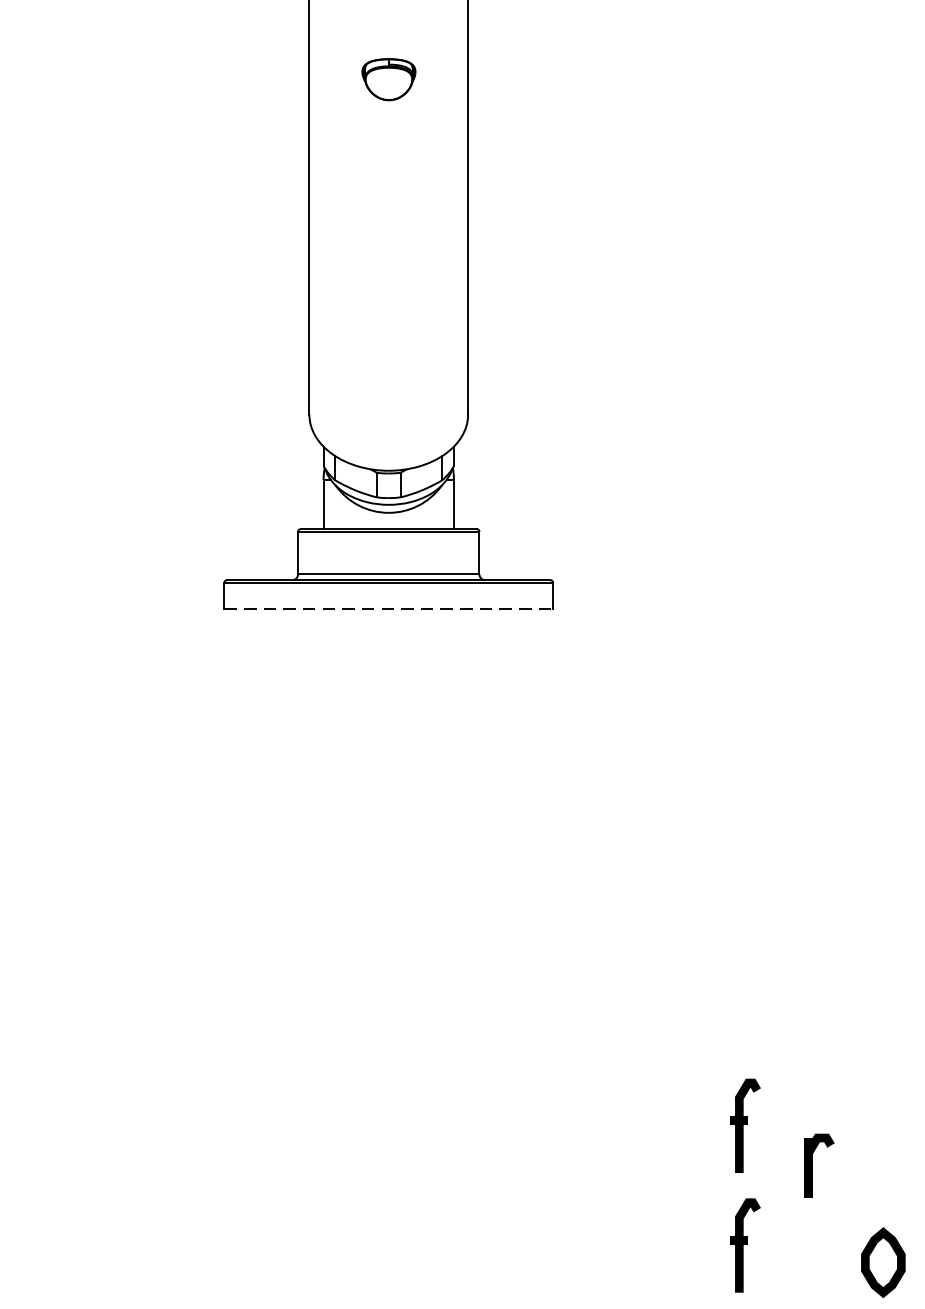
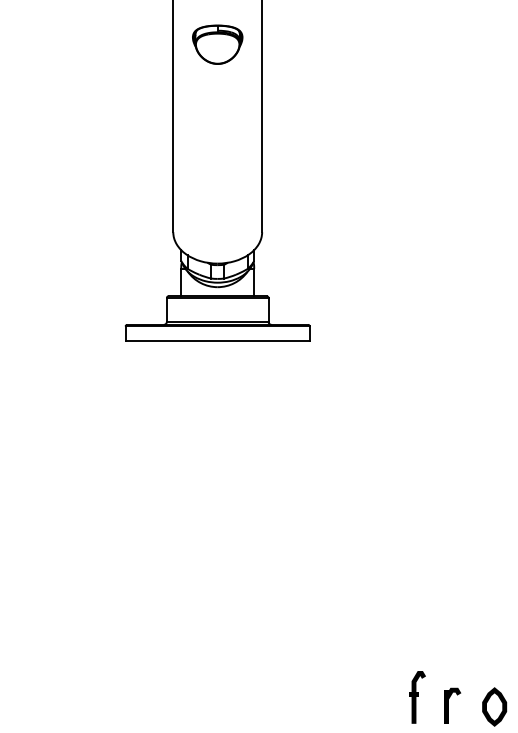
part: (388, 79) -> (217, 44), size x1.67
line: (390, 608) -> (218, 340), dashed -> solid
part: (745, 1126) -> (417, 630), removed
part: (818, 1165) -> (452, 705), moved

